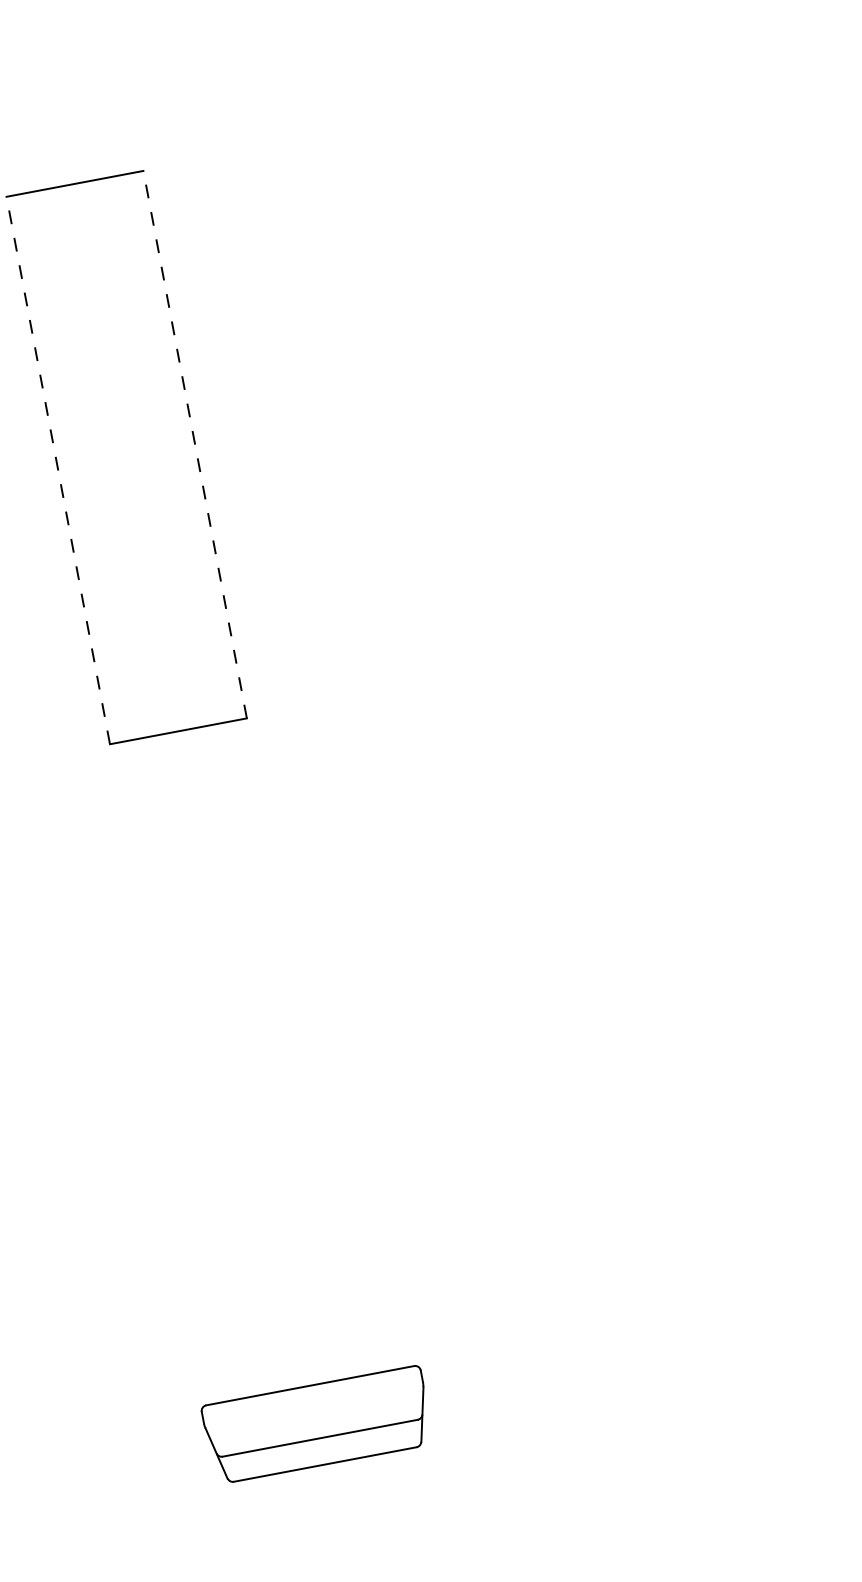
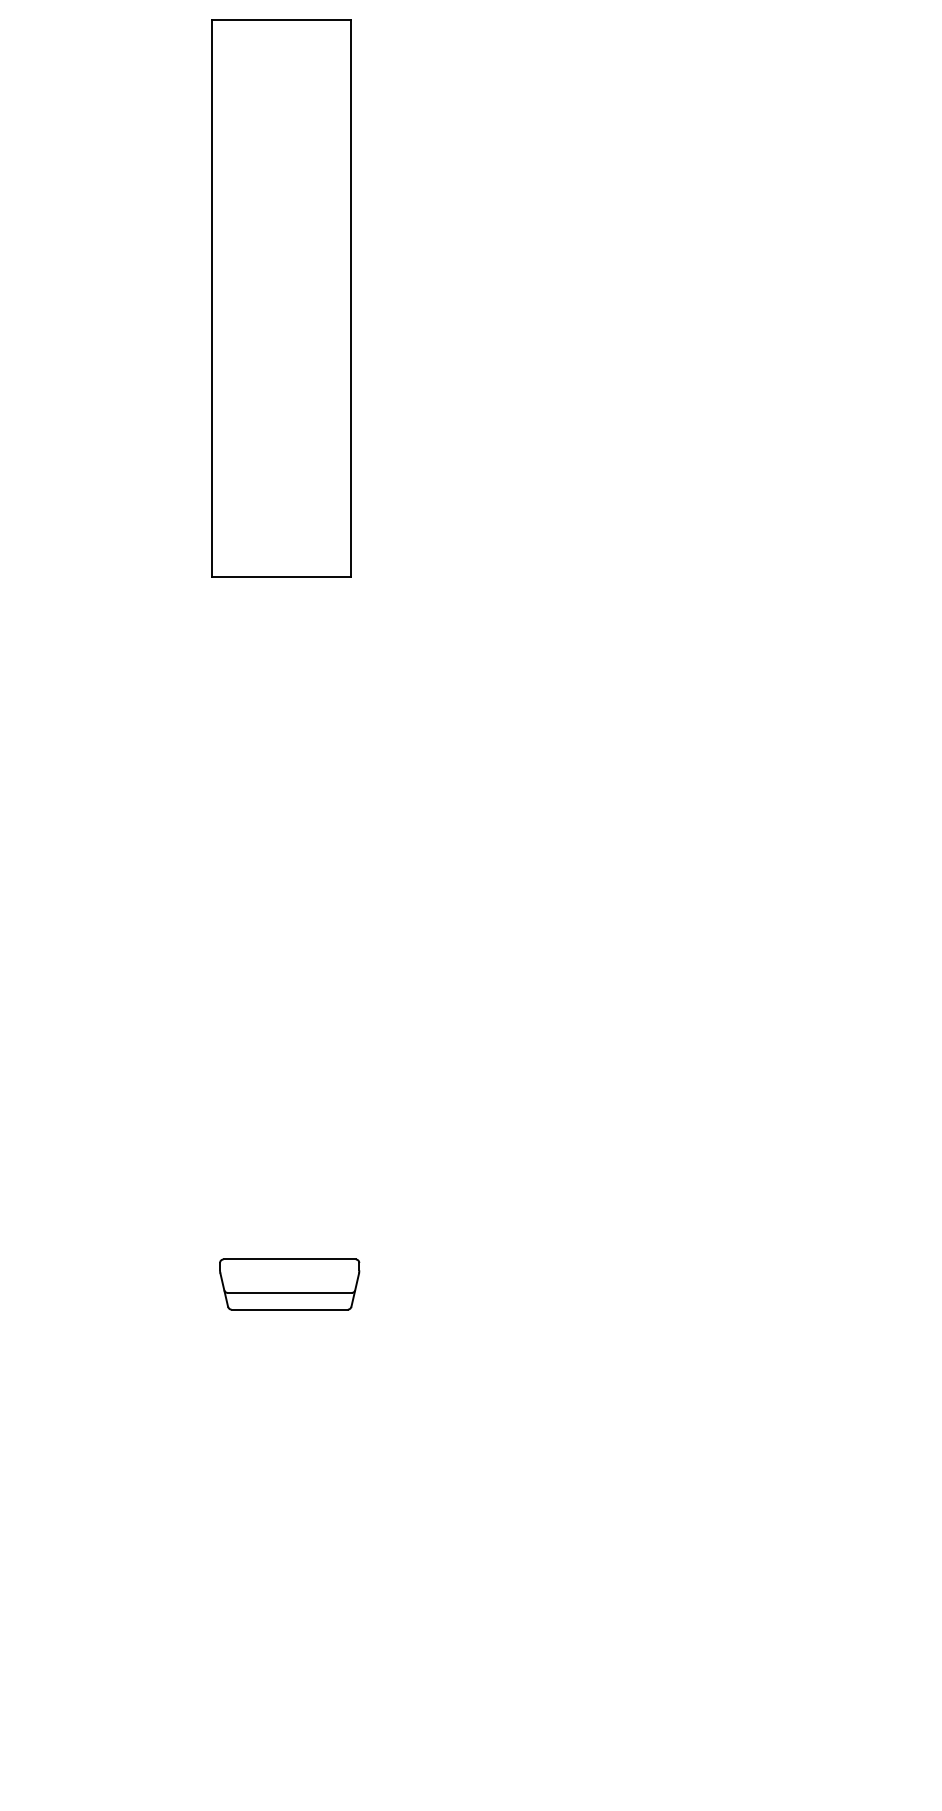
line: (195, 444) -> (351, 298), dashed -> solid
line: (57, 470) -> (211, 298), dashed -> solid
part: (317, 1425) -> (289, 1284), size x0.62

